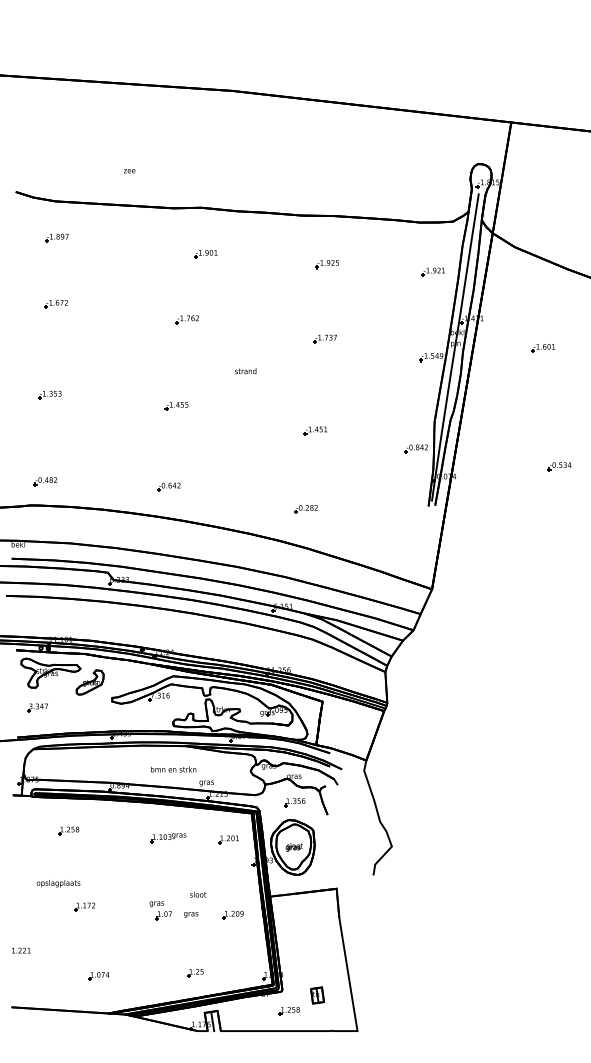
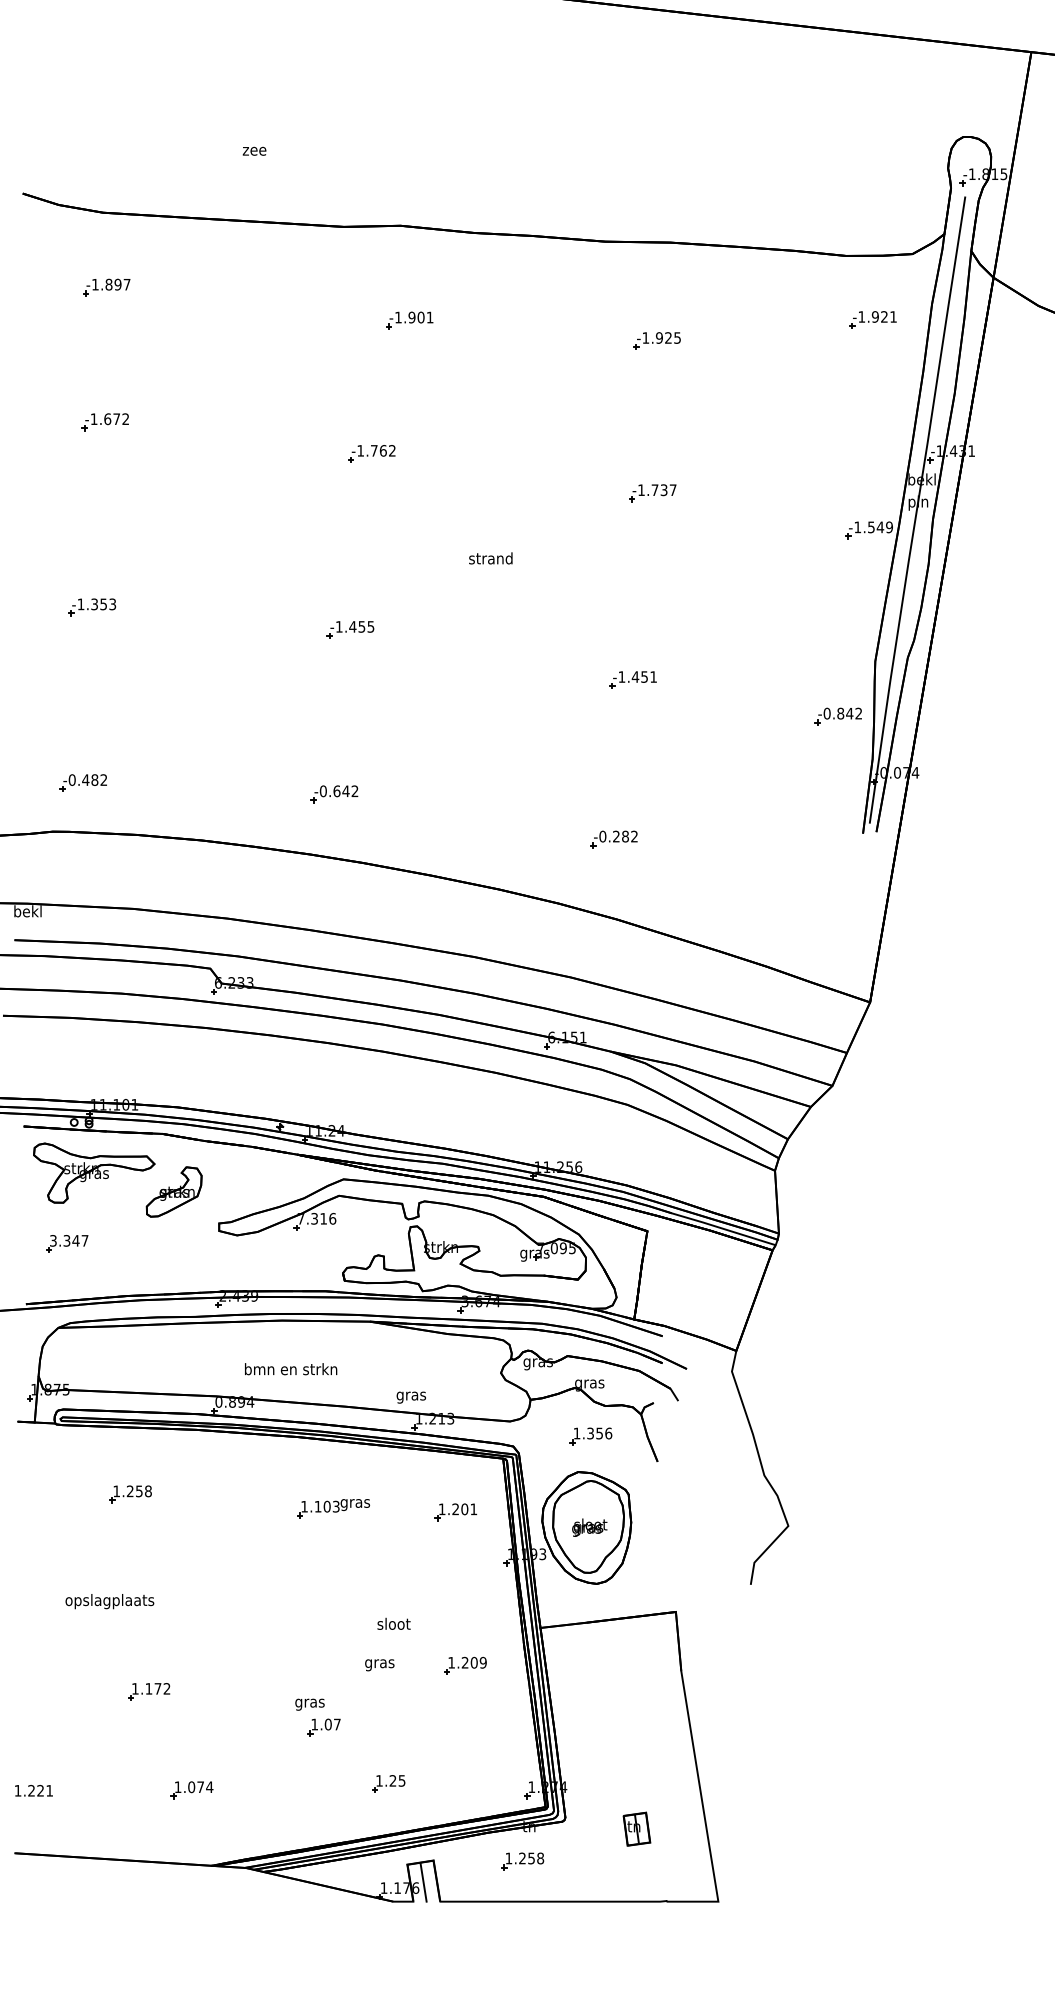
part: (432, 271) -> (870, 318), moved
text: (173, 769) -> (290, 1369), moved
part: (84, 906) -> (148, 1690), moved
part: (160, 910) -> (317, 1717), moved
text: (21, 950) -> (34, 1790), moved
part: (288, 1011) -> (520, 1861), moved

